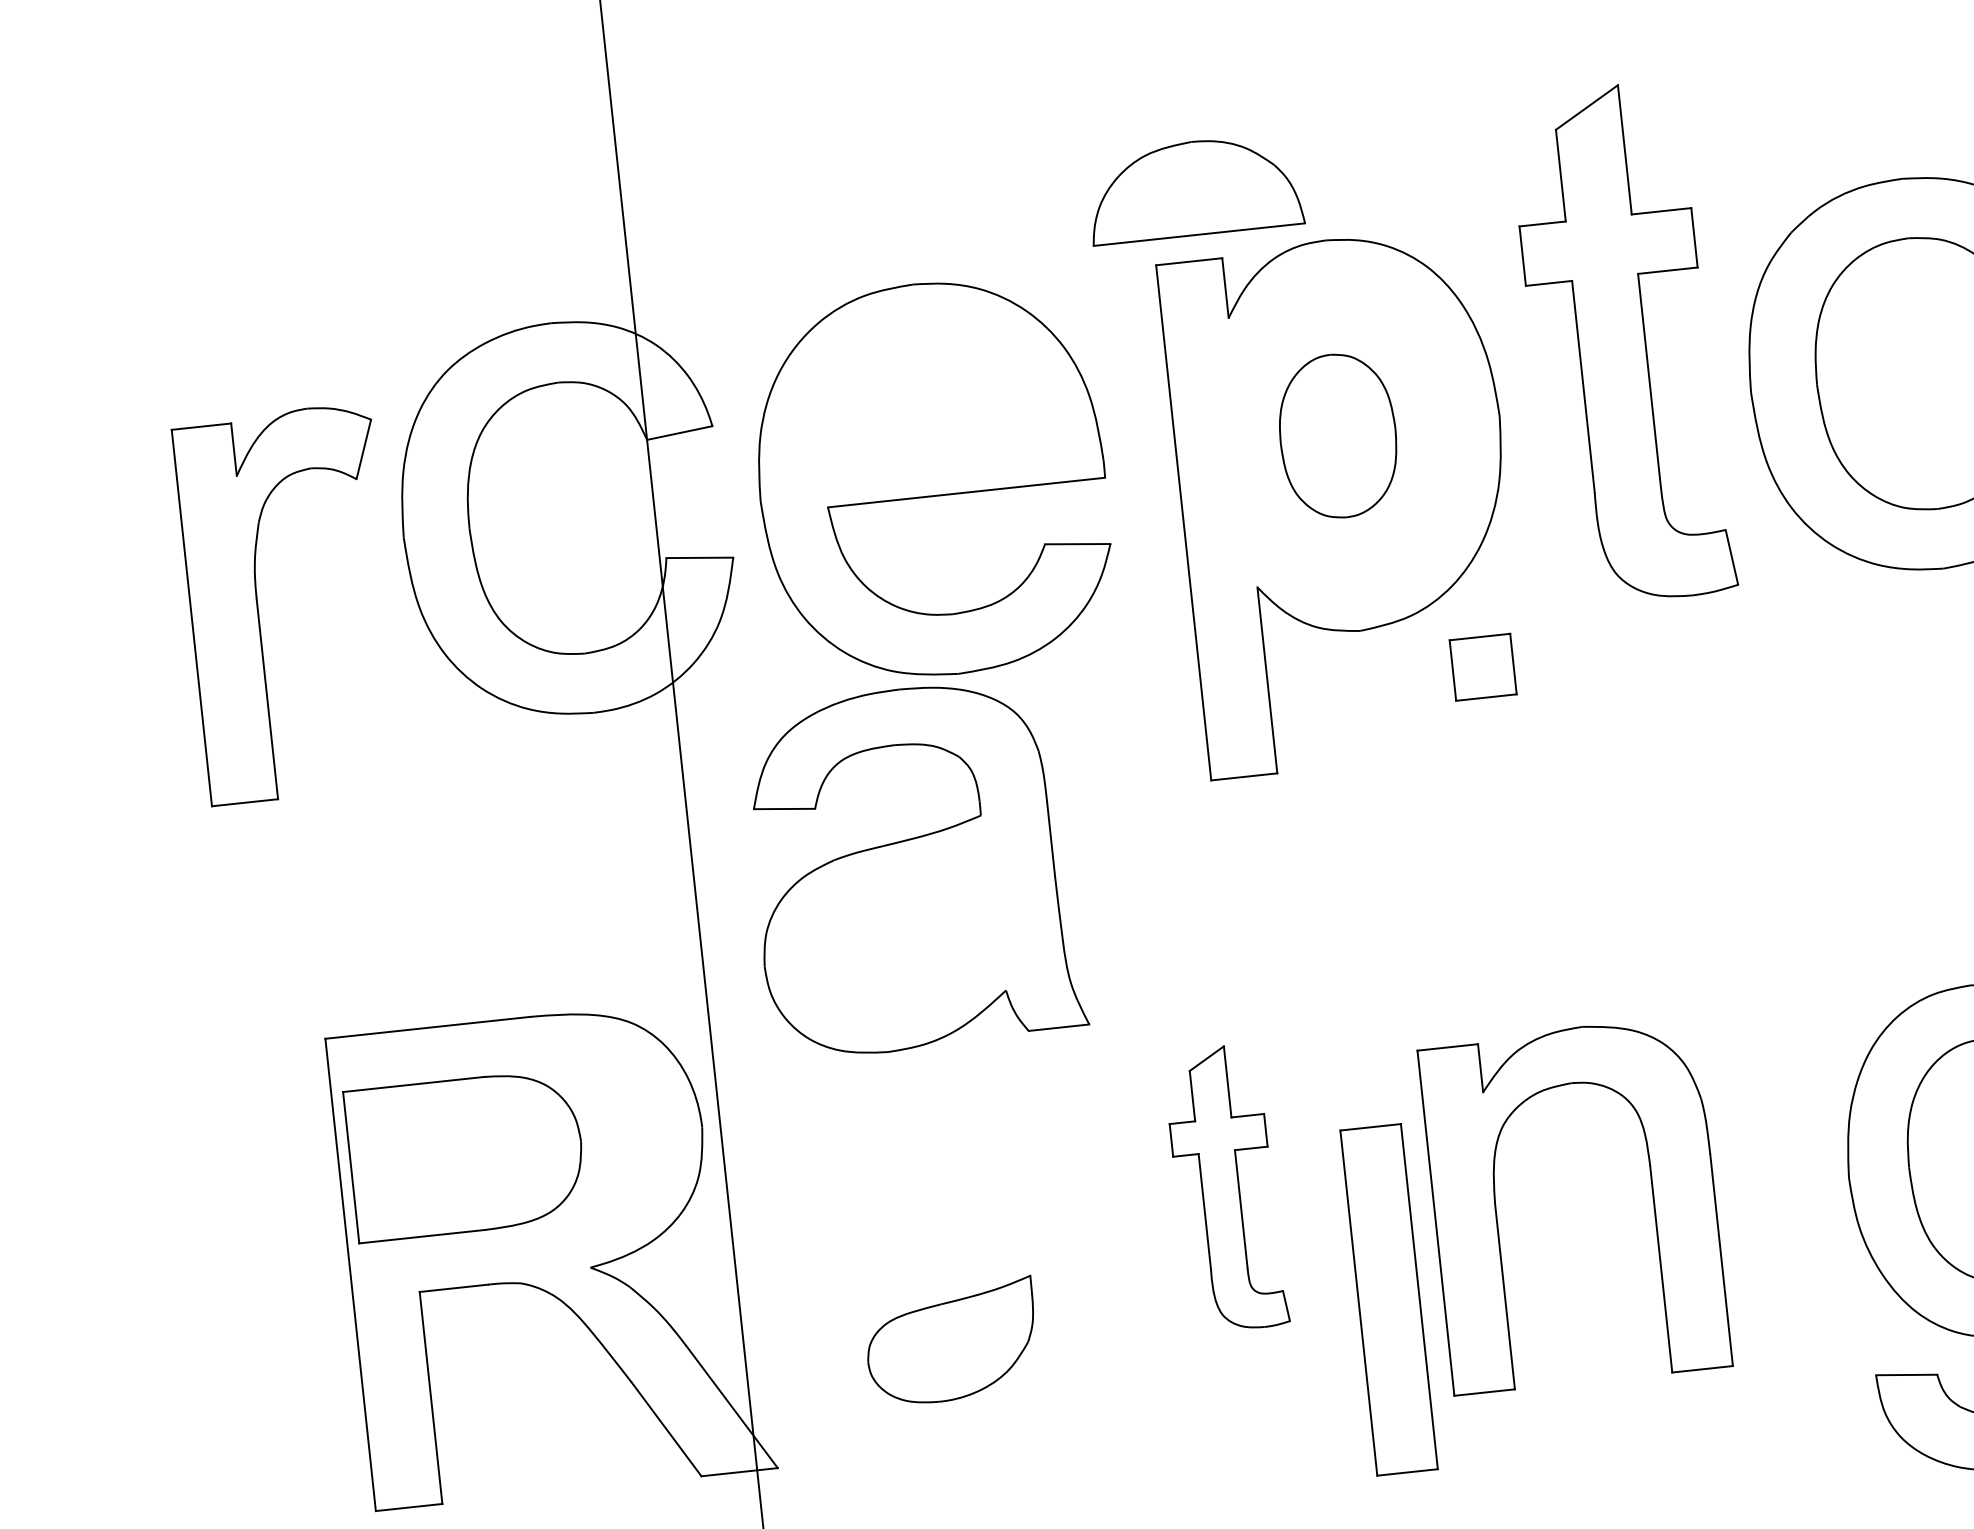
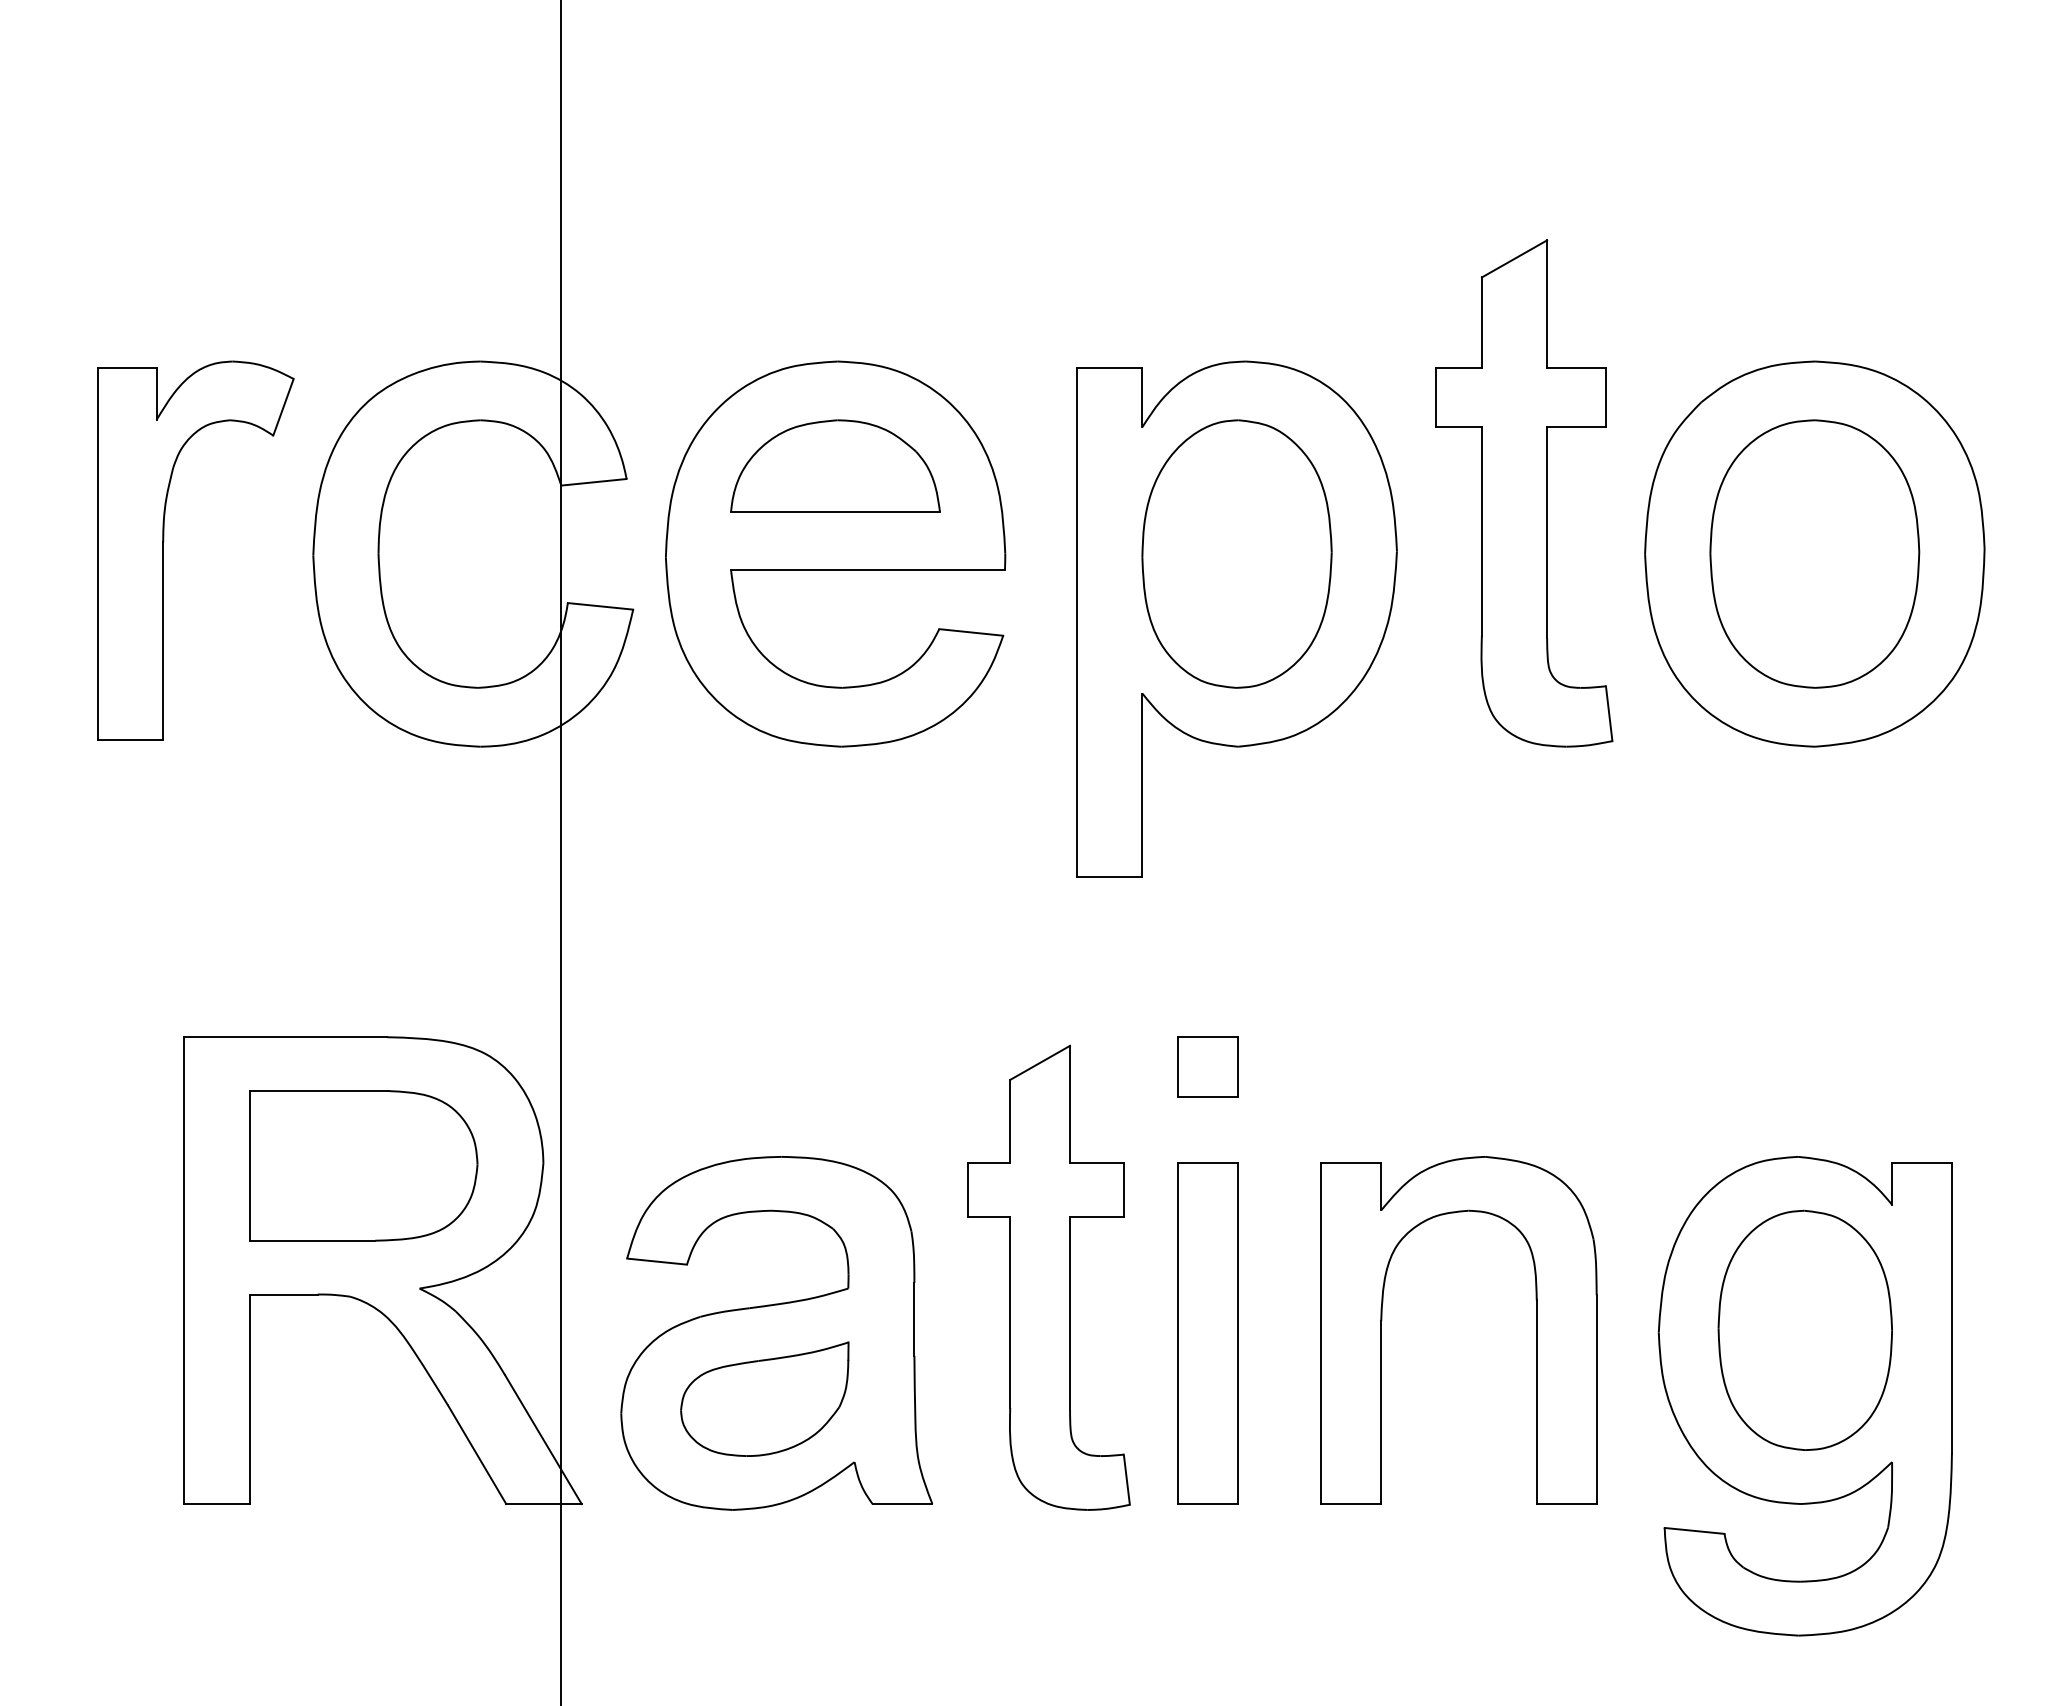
part: (1194, 187) -> (835, 465), moved
part: (1337, 435) -> (1236, 553), size x1.67
part: (257, 607) -> (163, 550), moved
part: (1482, 666) -> (1207, 1066), moved
part: (913, 868) -> (776, 1333), moved
part: (465, 1155) -> (363, 1165), moved
part: (1225, 1188) -> (1048, 1277), size x1.67
part: (1496, 1203) -> (1382, 1320), moved
part: (1388, 1299) -> (1207, 1333), moved

